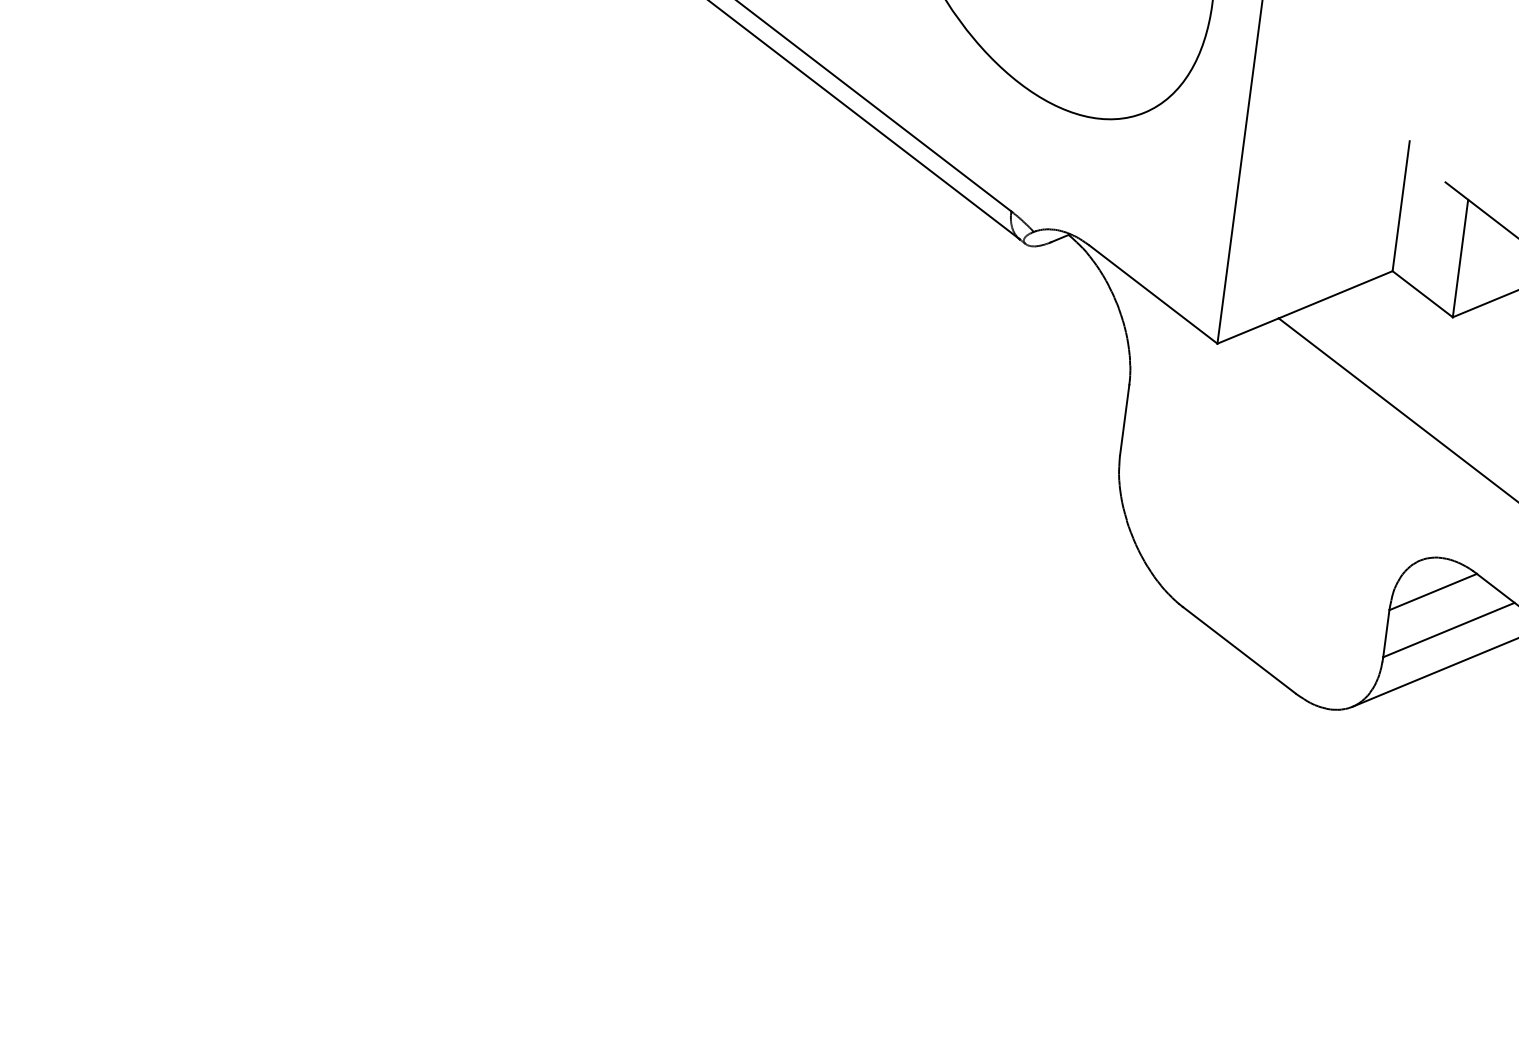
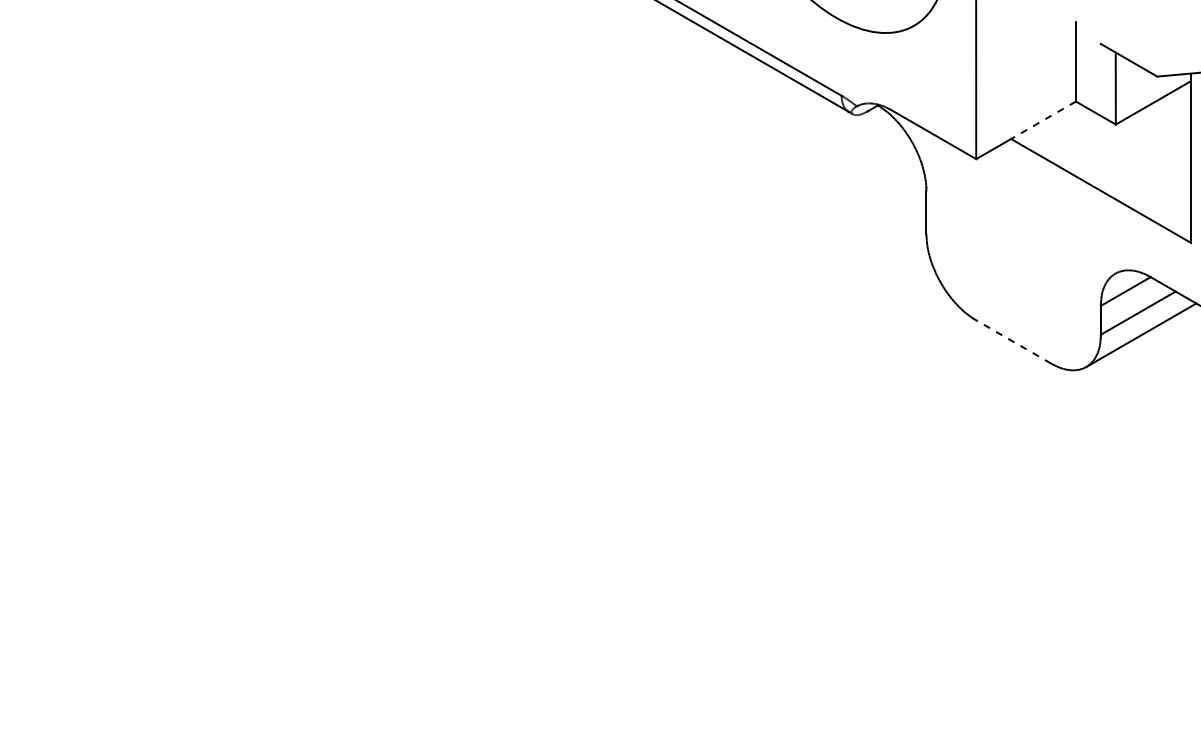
line: (1335, 295) -> (1043, 120), solid -> dashed
line: (1239, 649) -> (1013, 341), solid -> dashed

